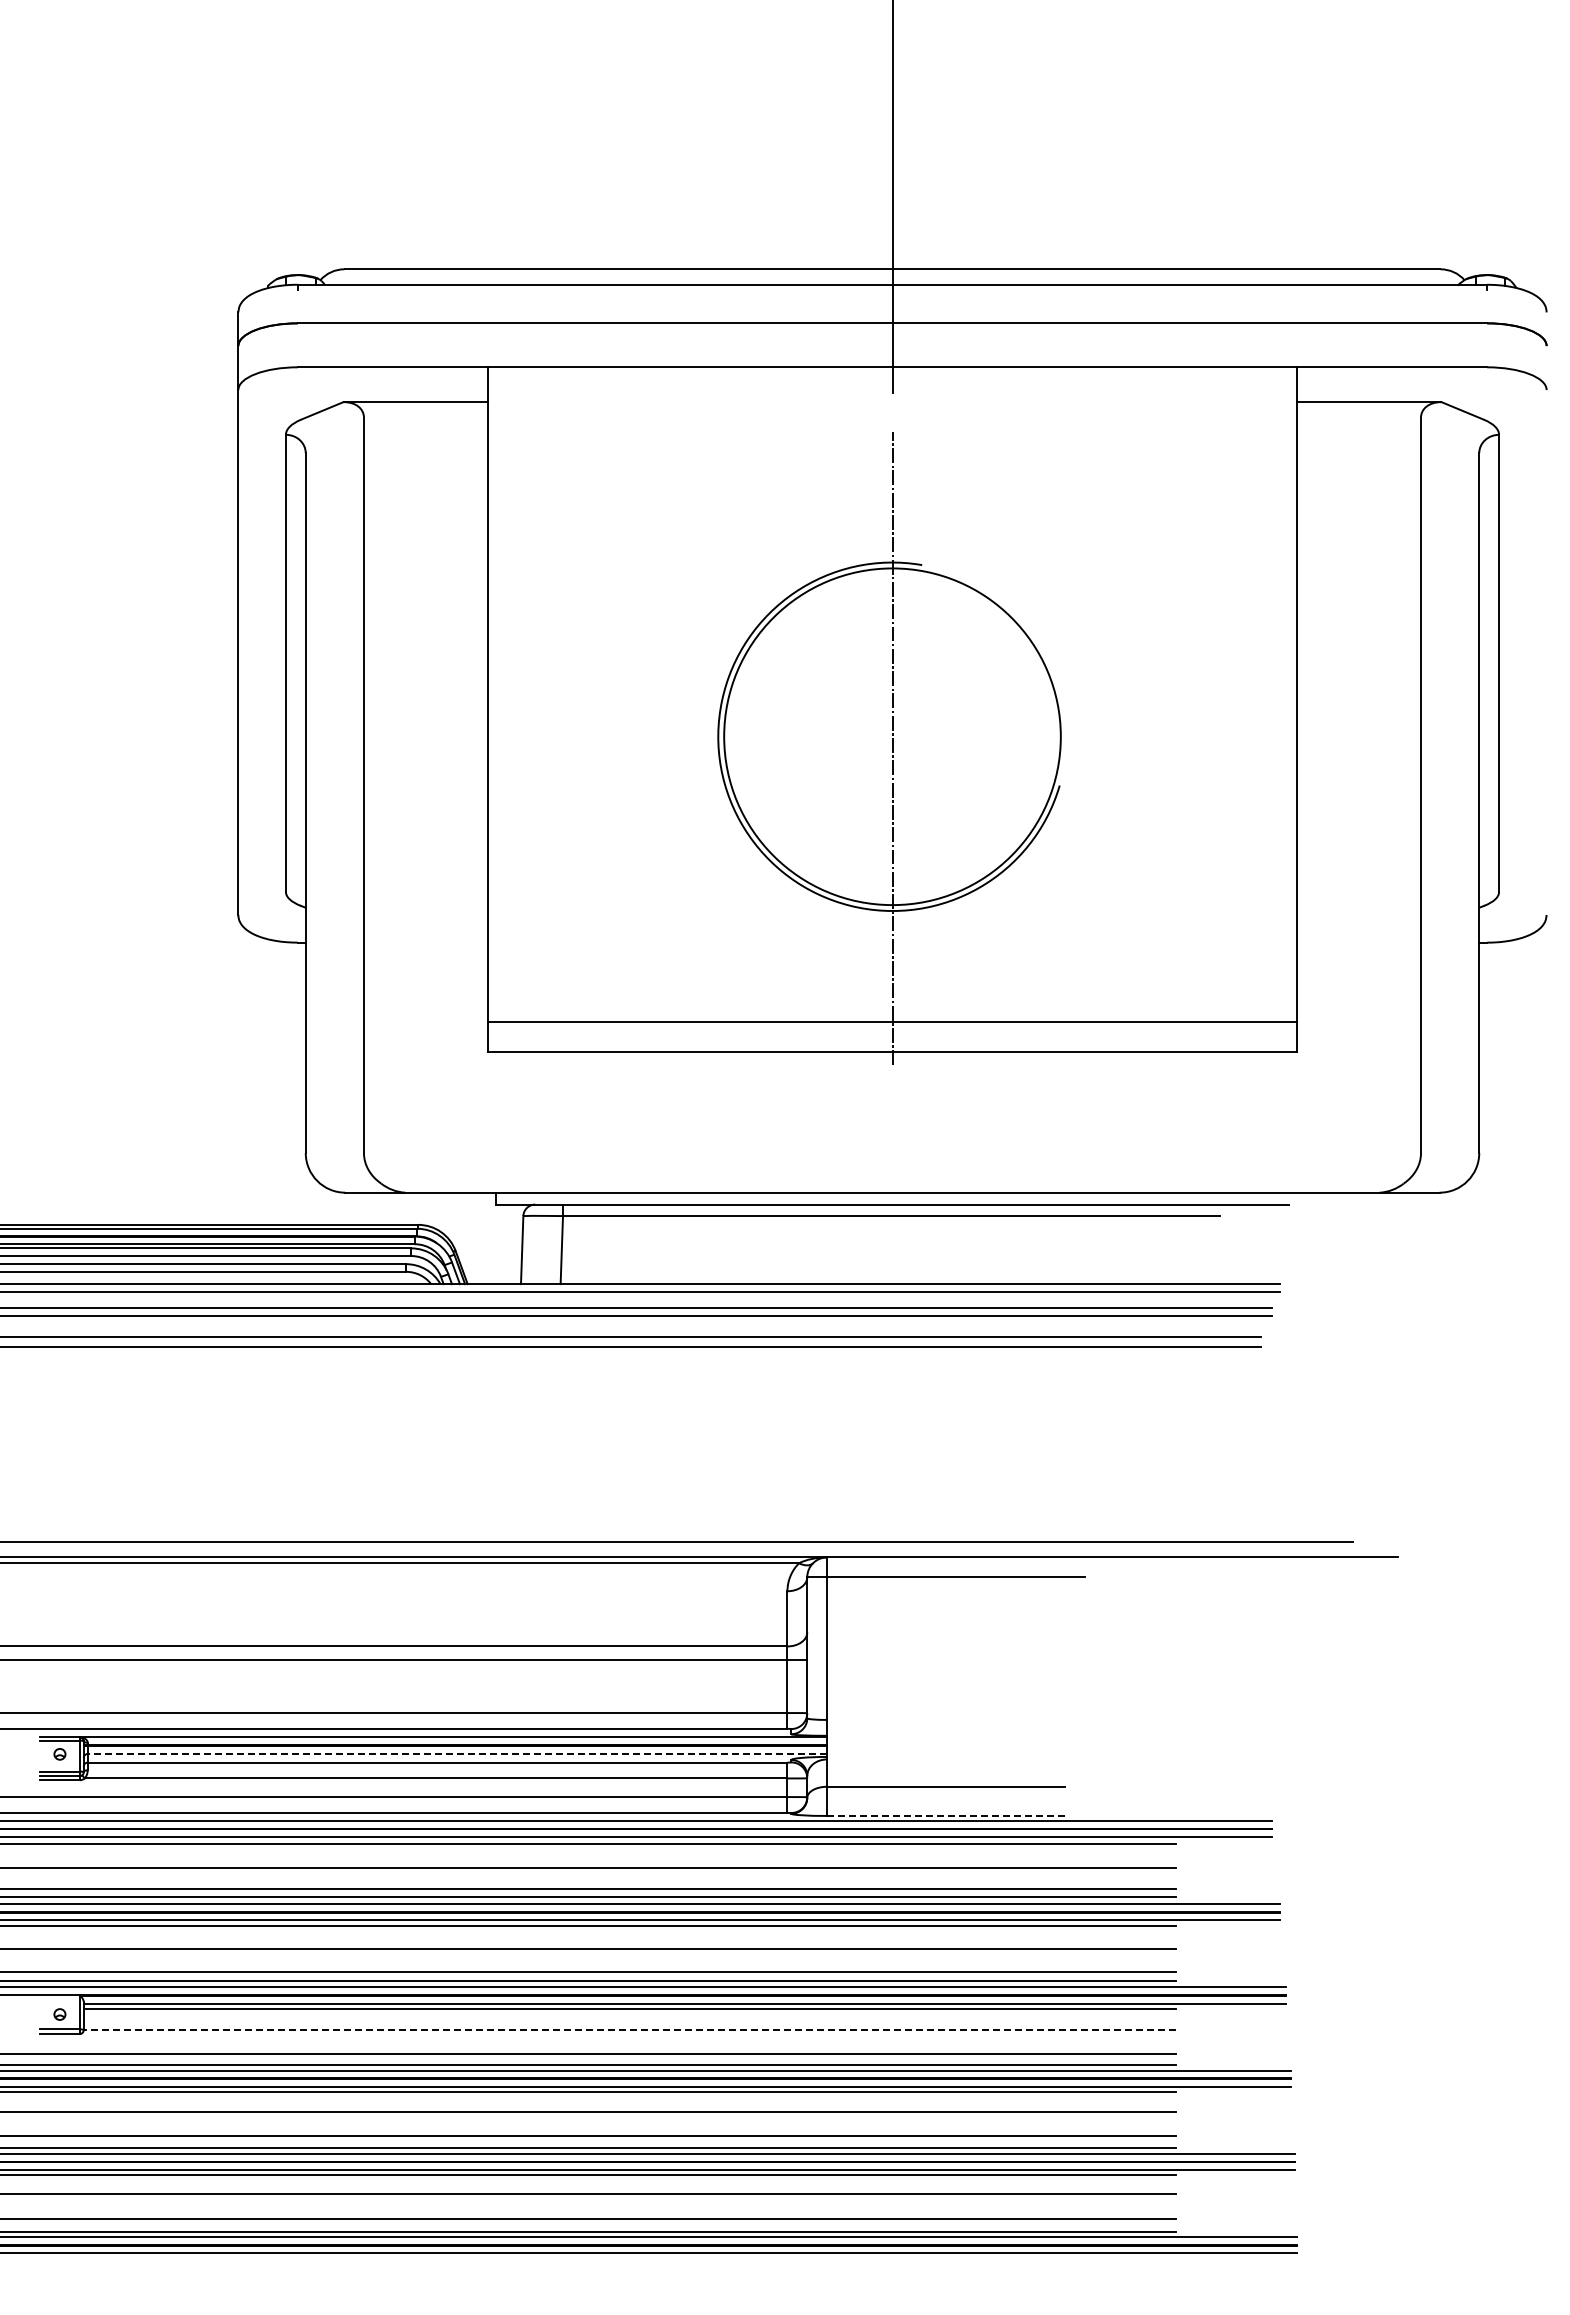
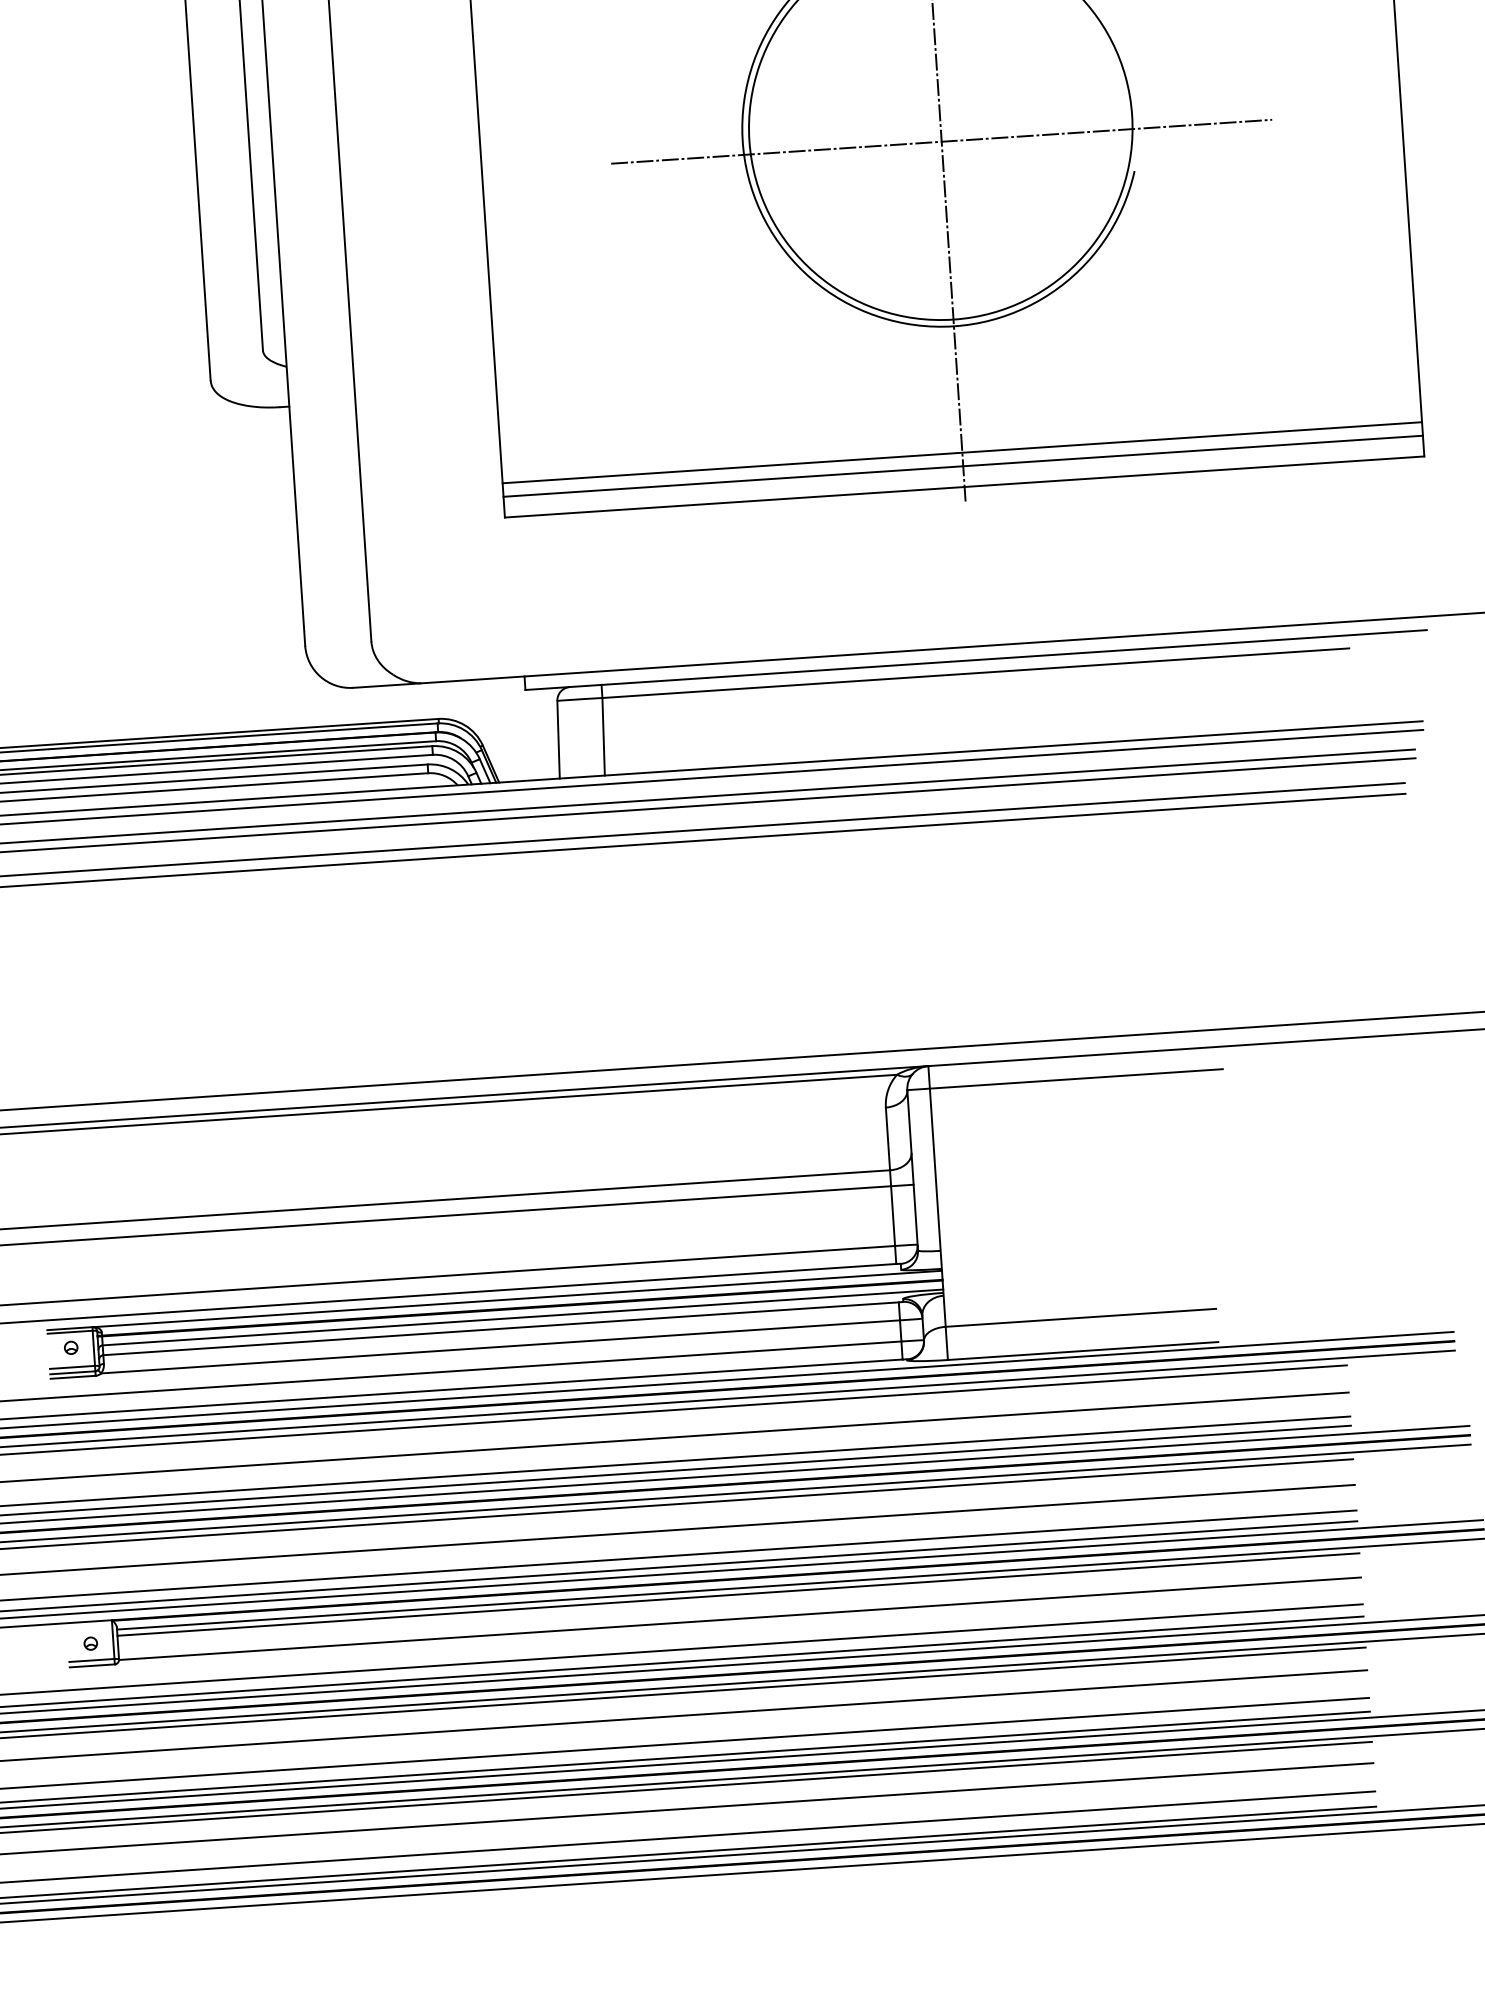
line: (892, 748) -> (941, 141), added
line: (892, 1034) -> (963, 466), added
line: (457, 1753) -> (523, 1316), dashed -> solid
line: (946, 1815) -> (1083, 1350), dashed -> solid
line: (629, 2030) -> (739, 1618), dashed -> solid

